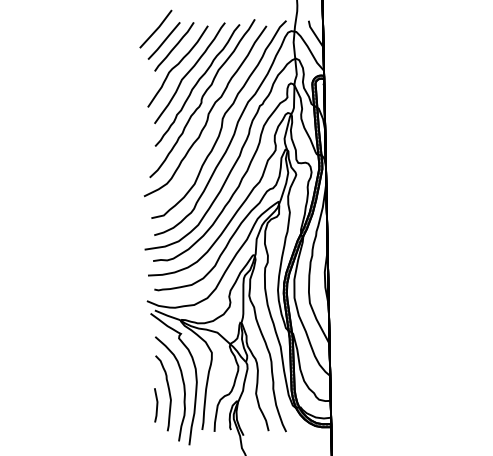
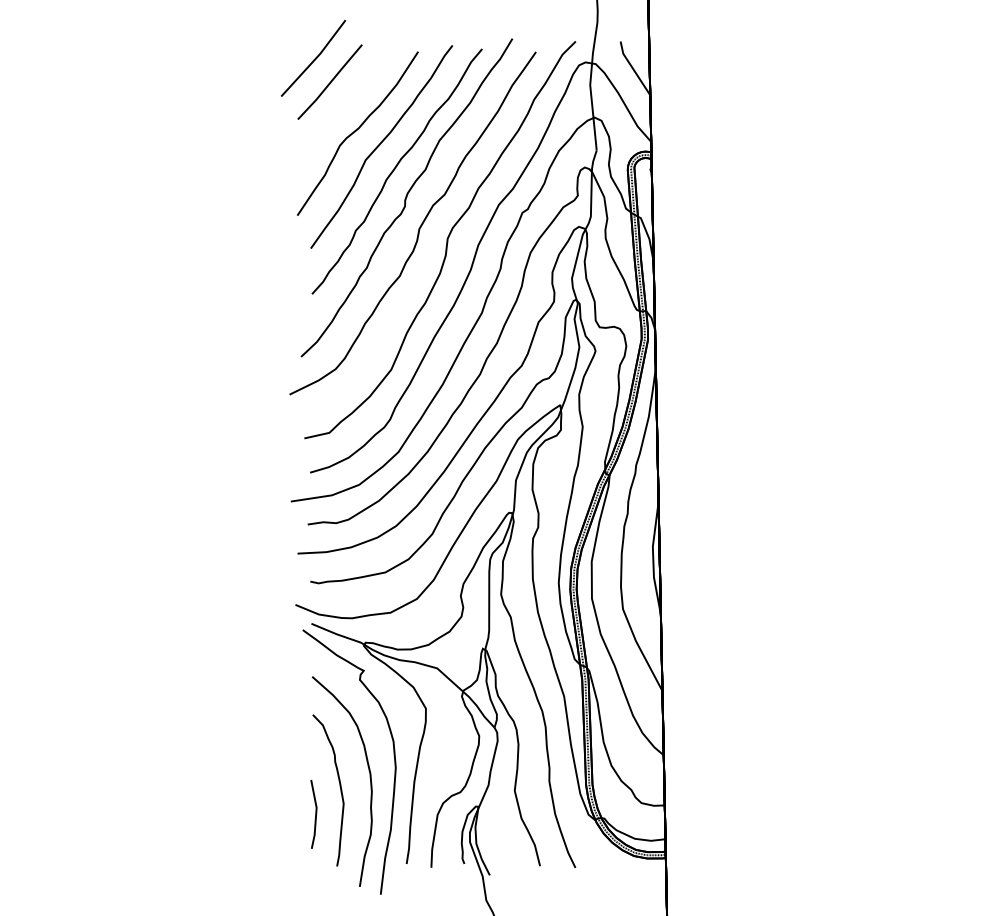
curve: (174, 46) -> (350, 93), removed

